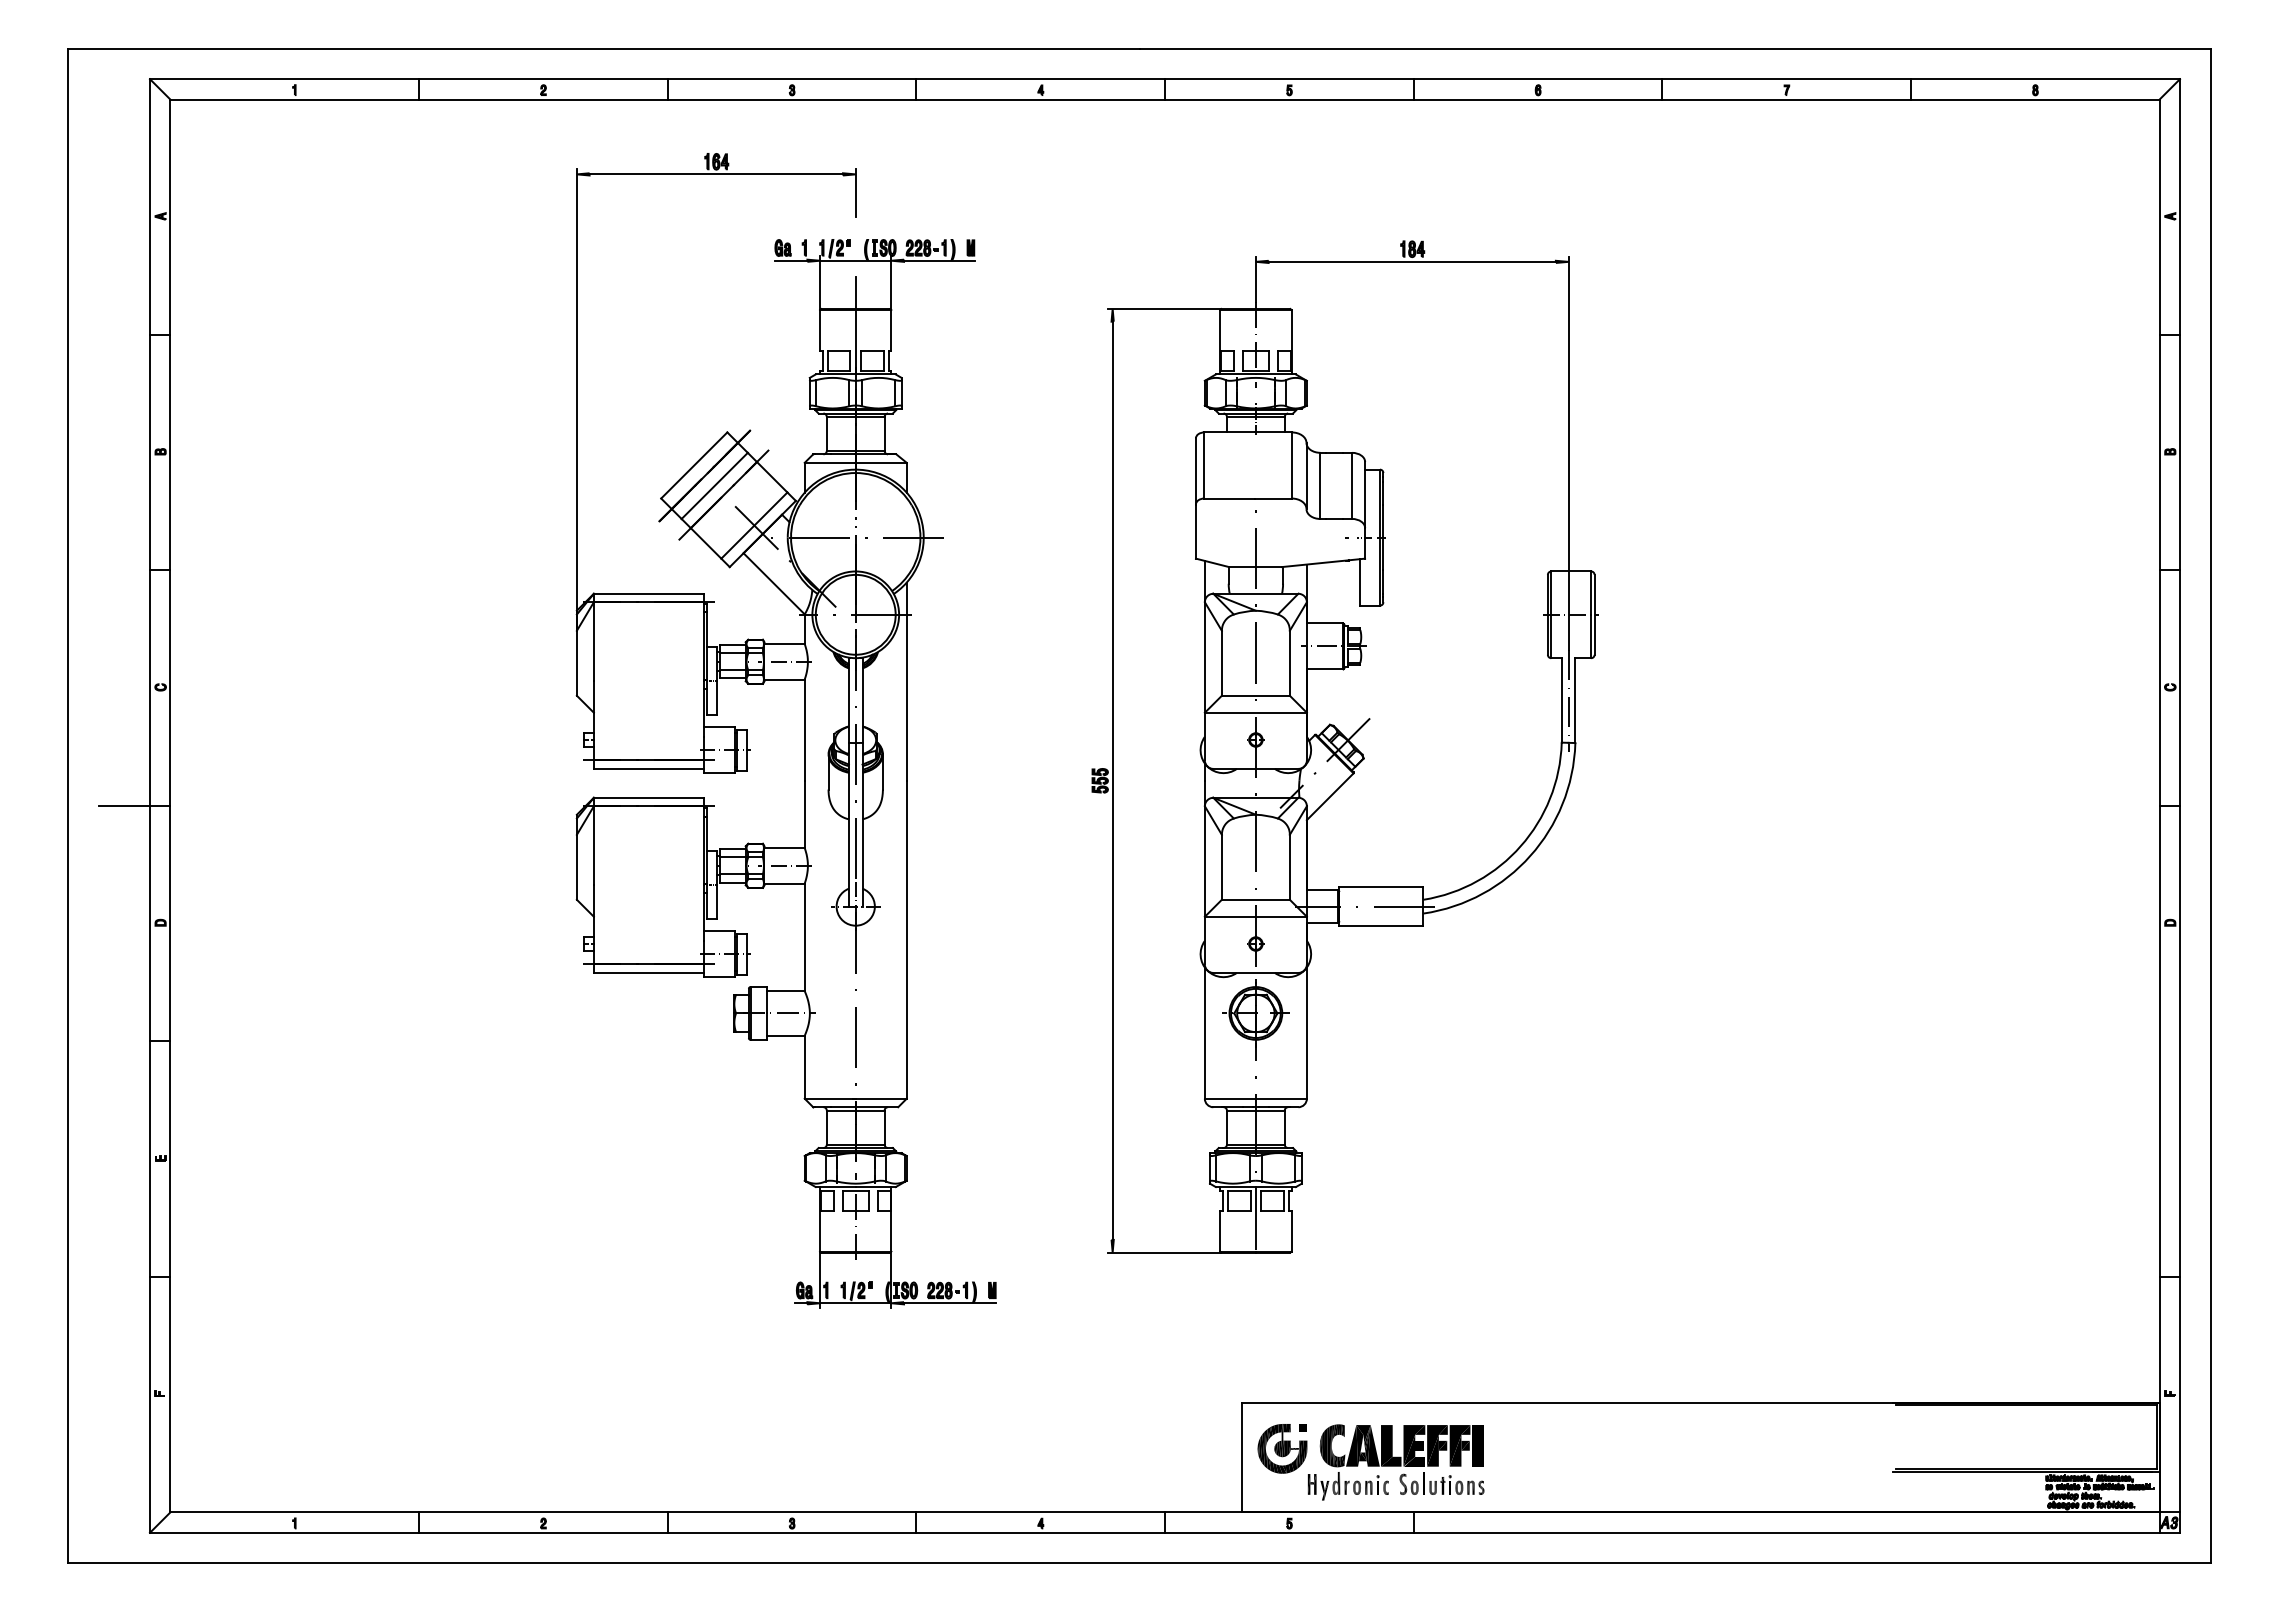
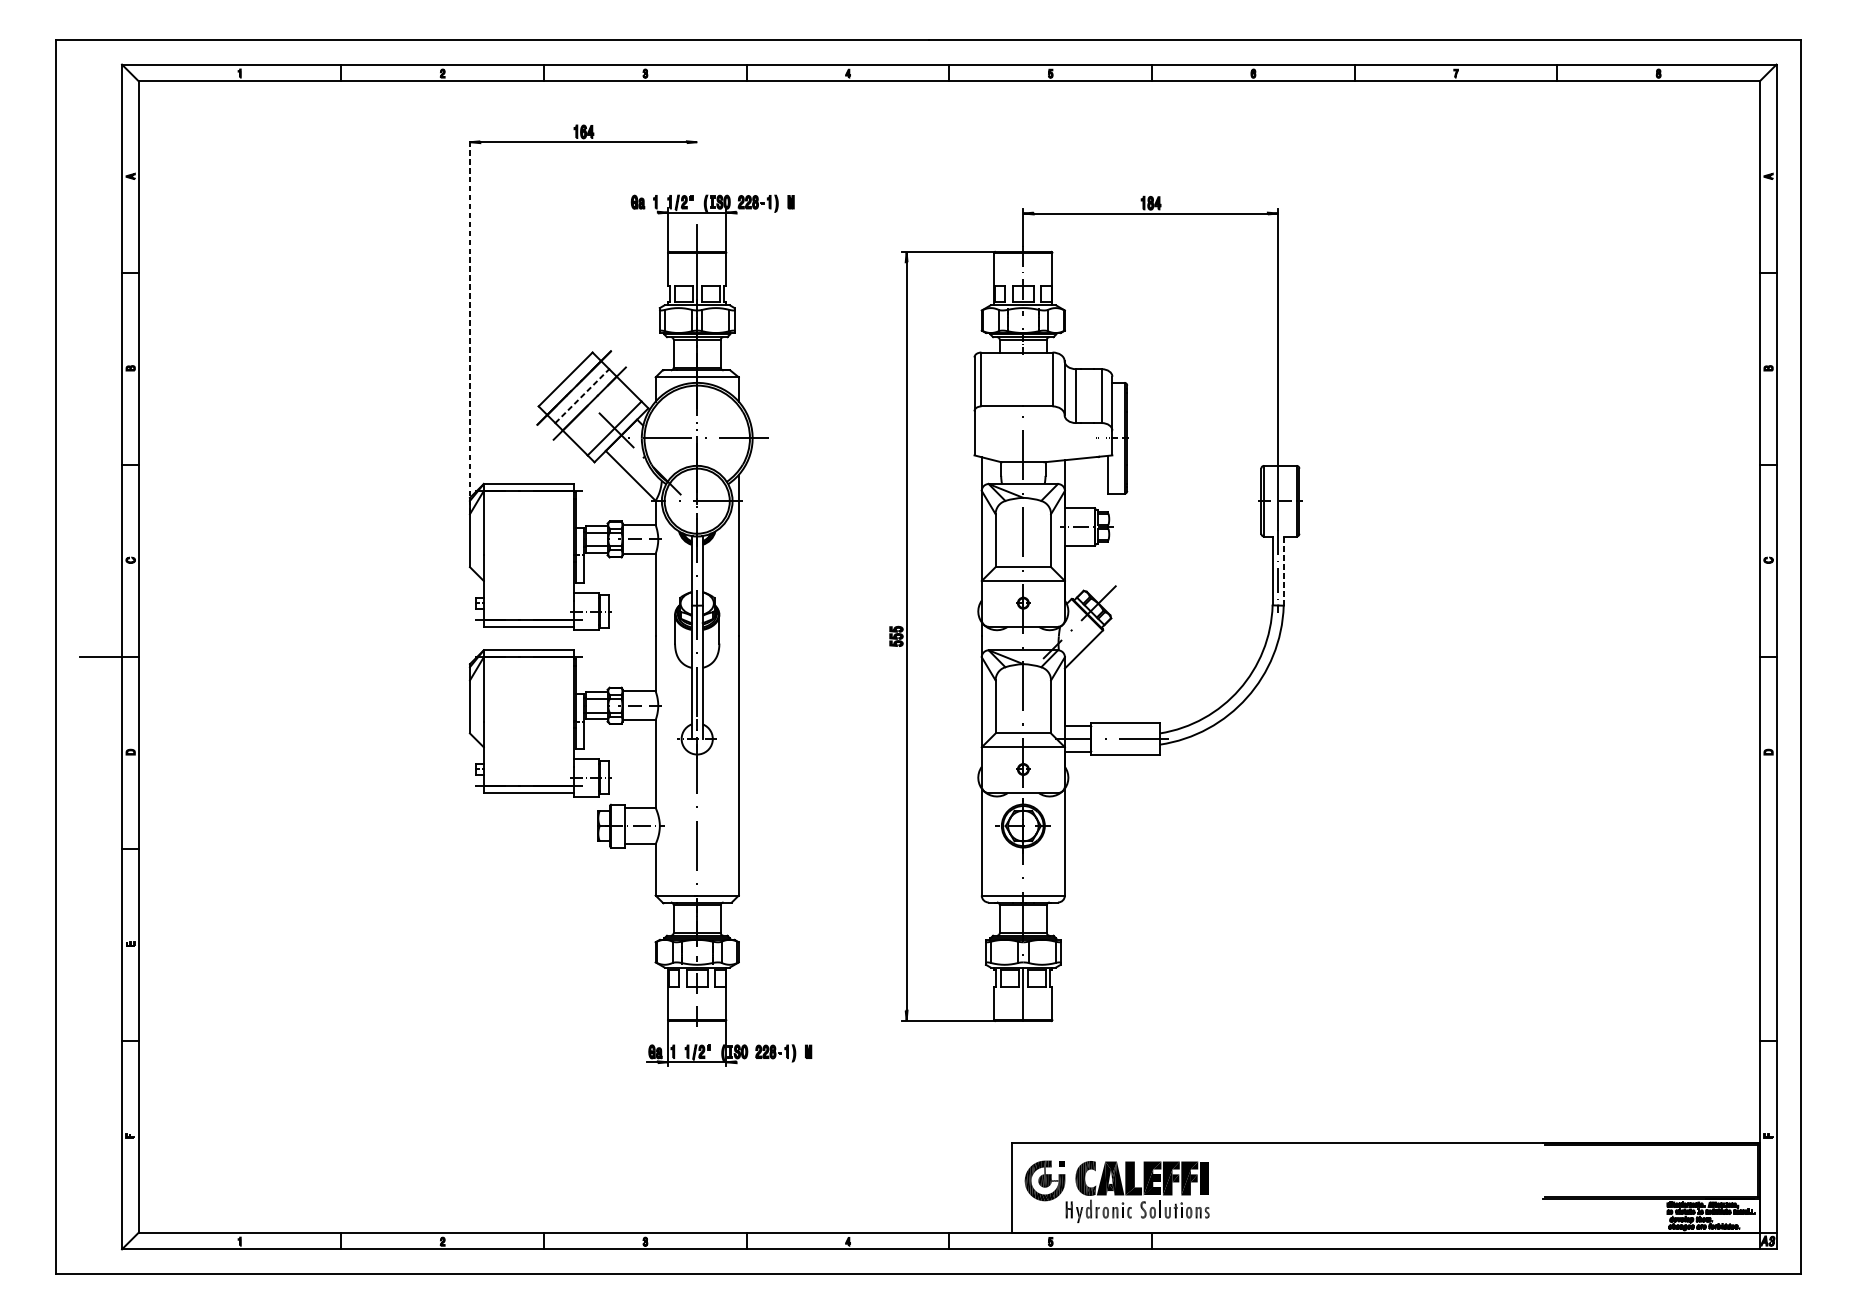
line: (855, 192) -> (697, 156), removed
line: (790, 260) -> (644, 212), removed
line: (939, 260) -> (765, 212), removed
line: (576, 400) -> (469, 326), solid -> dashed
line: (714, 485) -> (582, 395), solid -> dashed
line: (1575, 700) -> (1283, 571), solid -> dashed
line: (950, 1303) -> (774, 1062), removed

